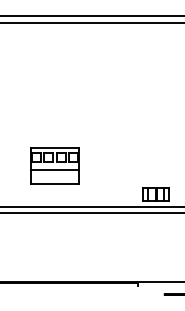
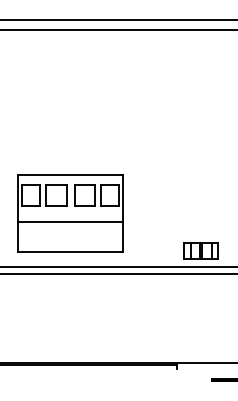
part: (54, 165) -> (70, 213), size x1.67

